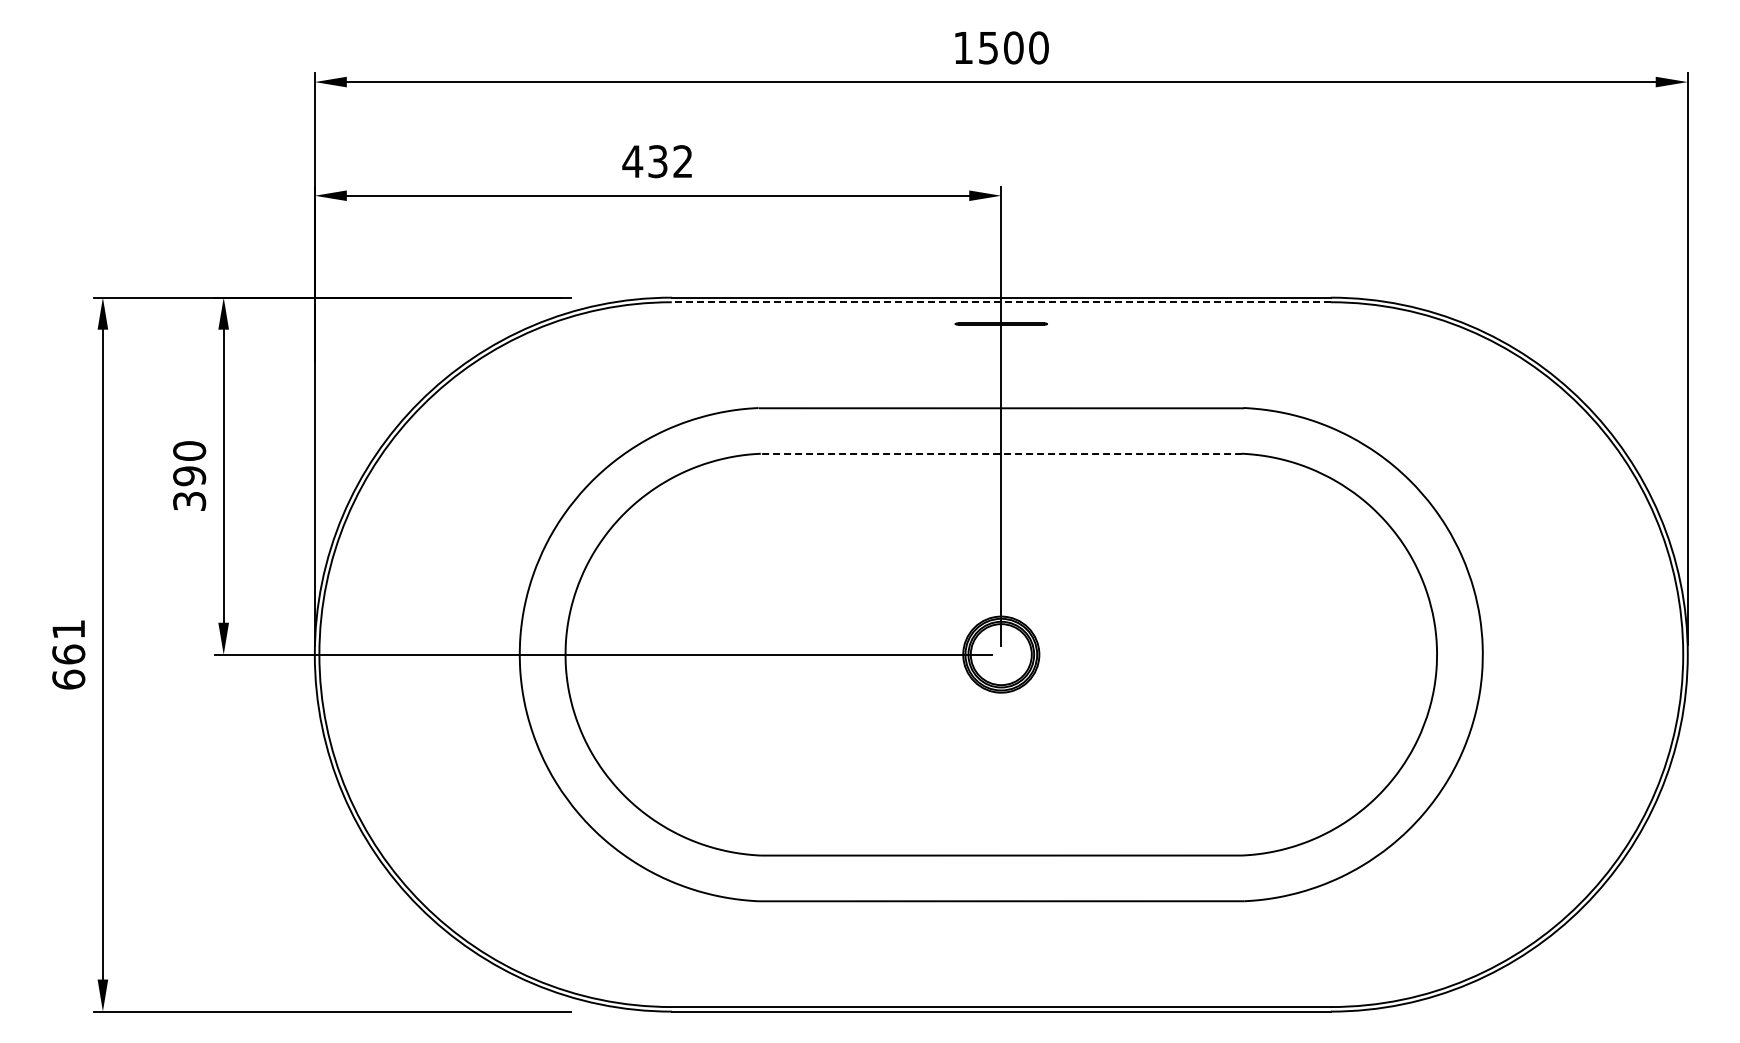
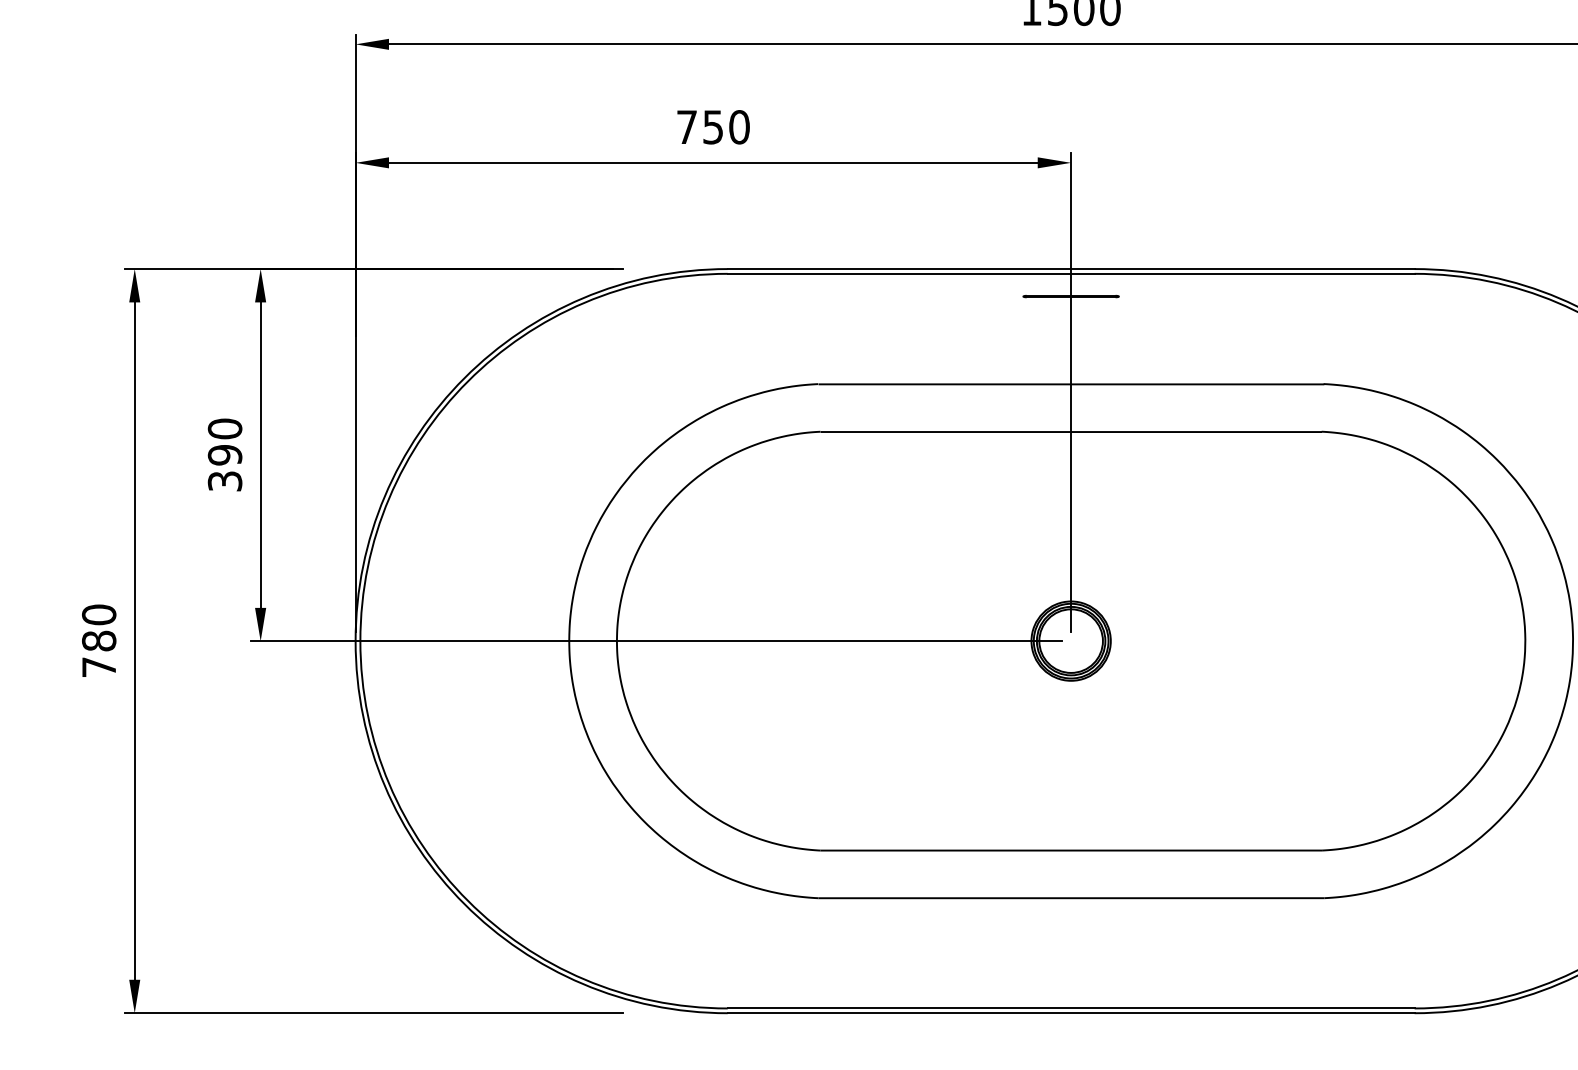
text: (657, 161) -> (712, 127), 432 -> 750
line: (1001, 302) -> (1071, 274), dashed -> solid
line: (1001, 454) -> (1071, 432), dashed -> solid
text: (68, 654) -> (98, 640), 661 -> 780

